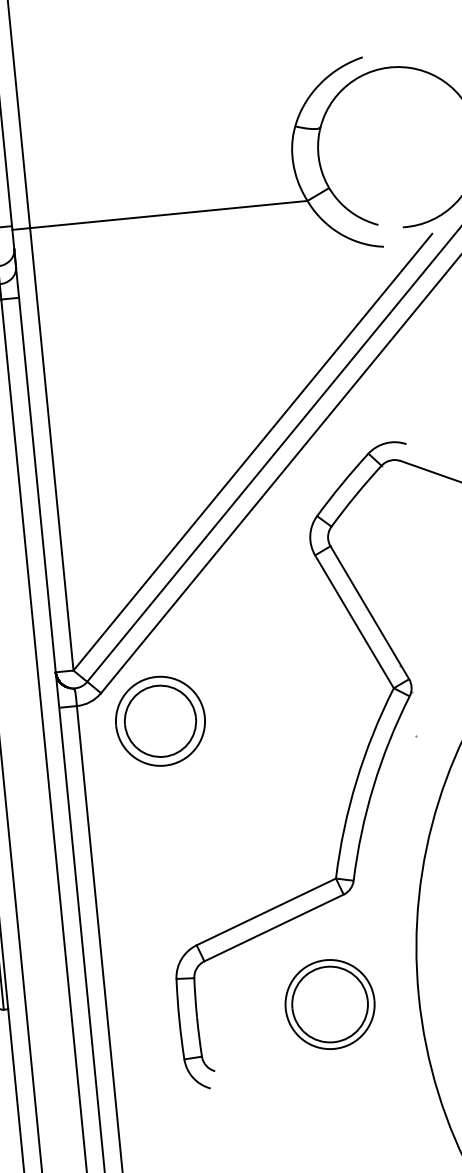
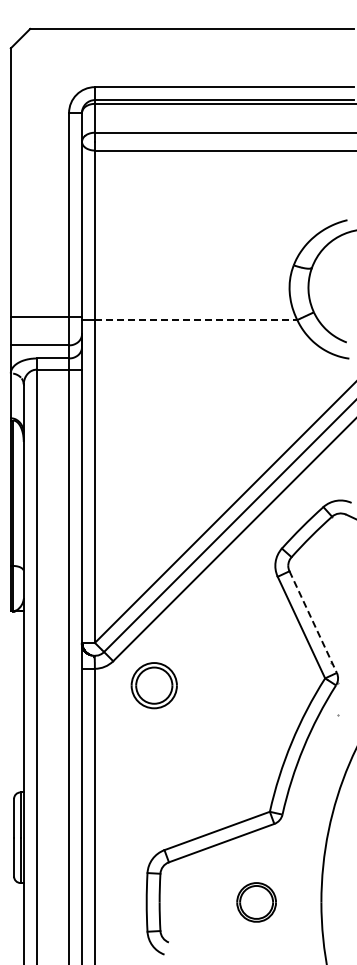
line: (169, 215) -> (196, 320), solid -> dashed
line: (370, 613) -> (313, 622), solid -> dashed
part: (160, 720) -> (154, 685), size x0.7
part: (329, 1004) -> (256, 902), size x0.6

